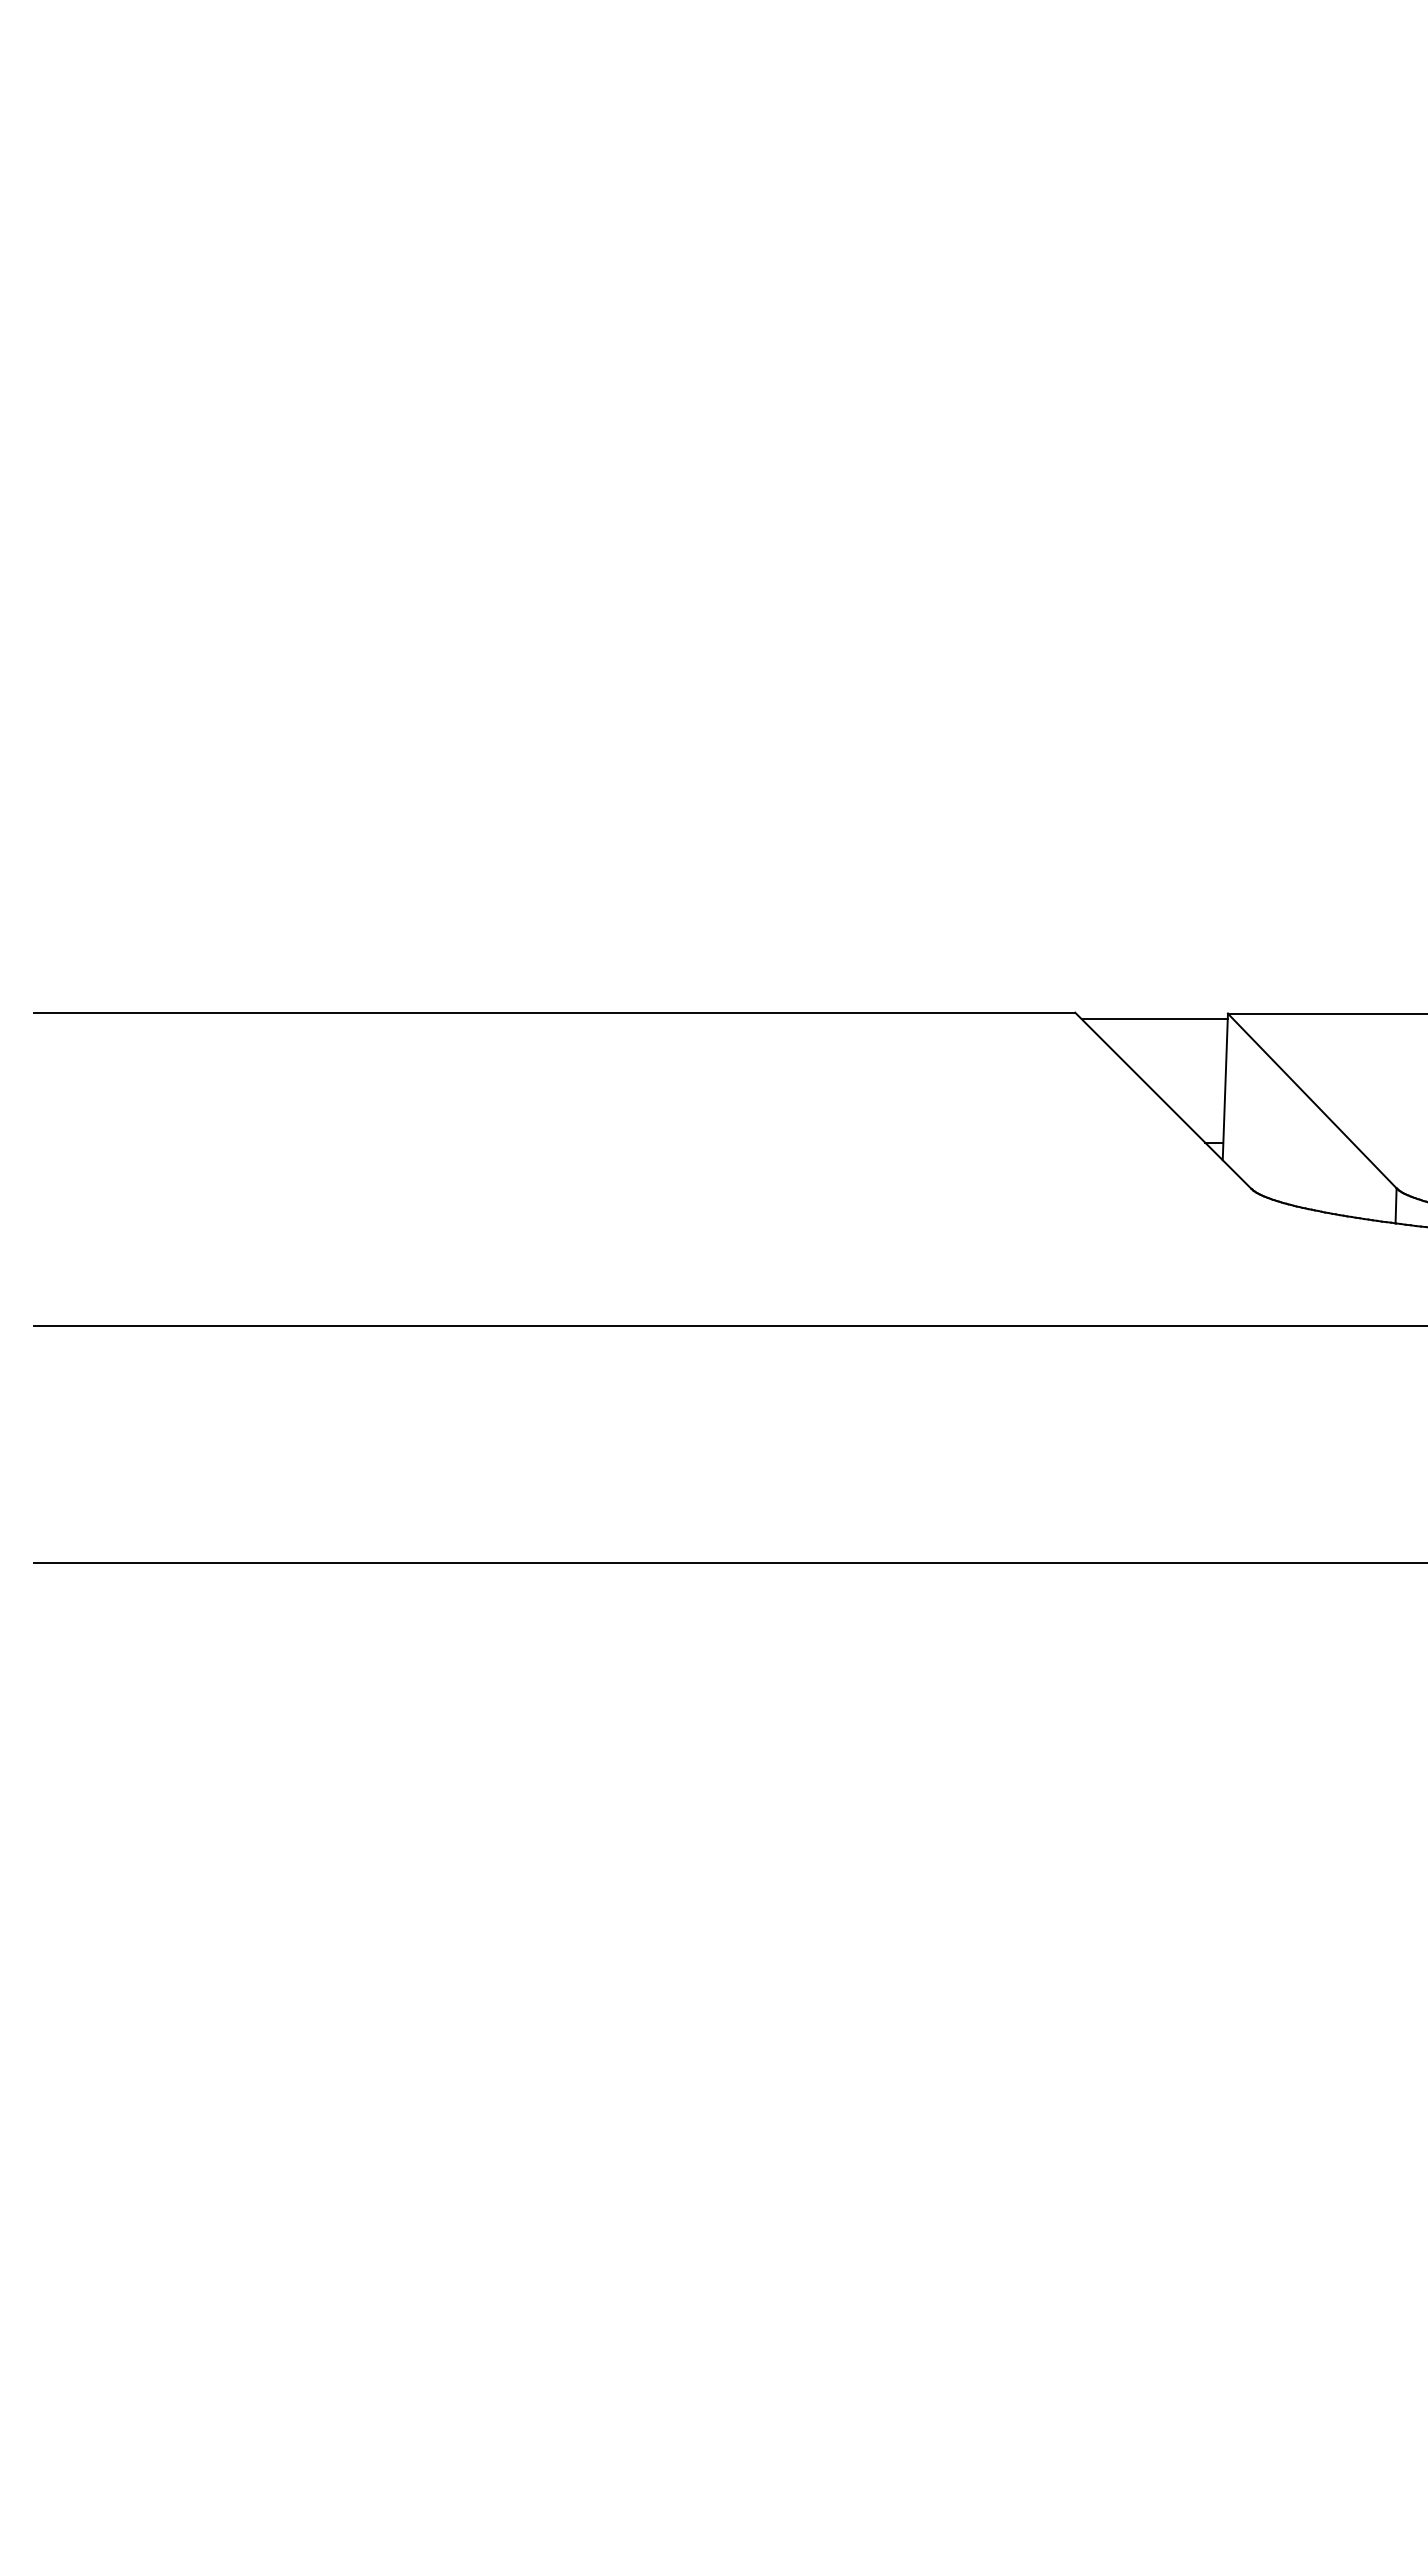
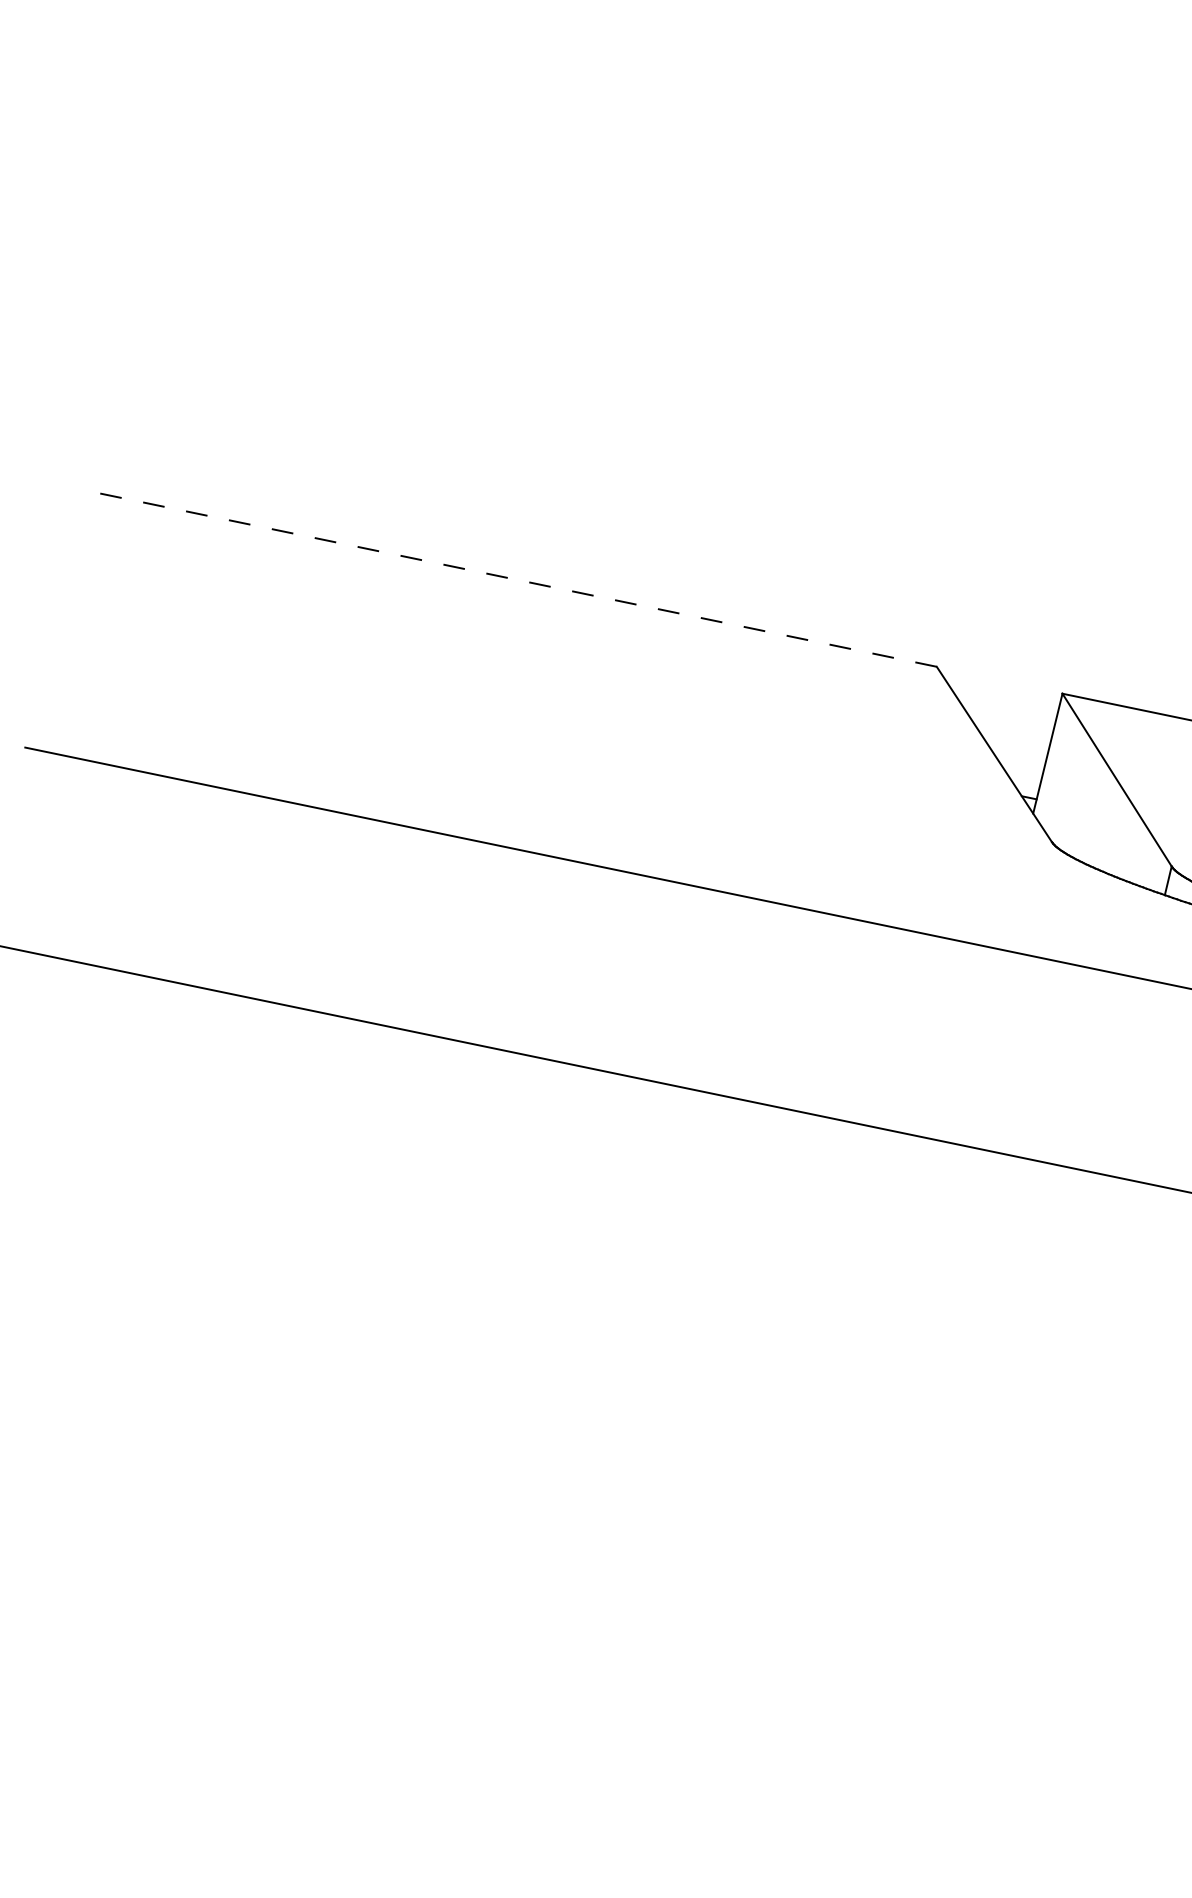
line: (554, 1012) -> (507, 577), solid -> dashed
line: (1154, 1019) -> (1000, 685), removed

